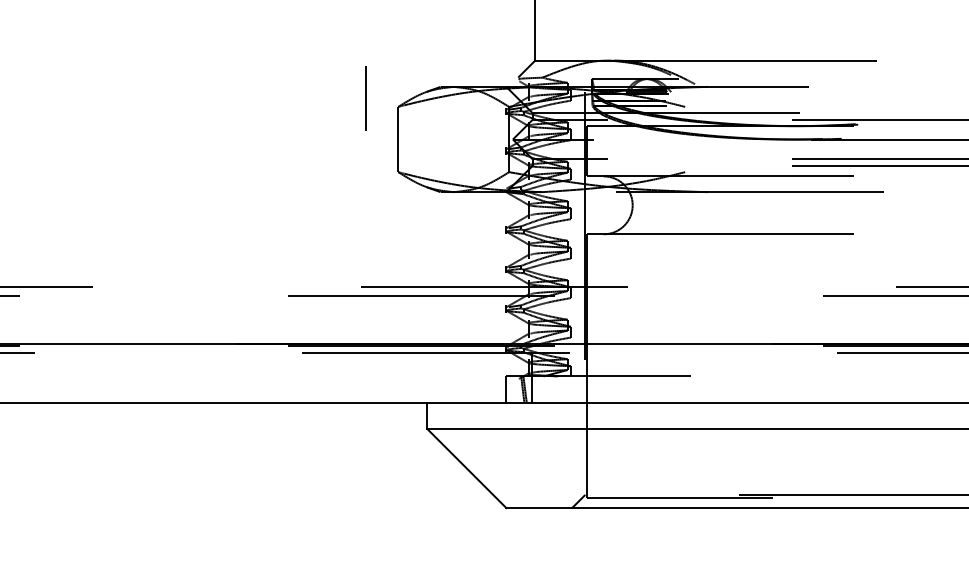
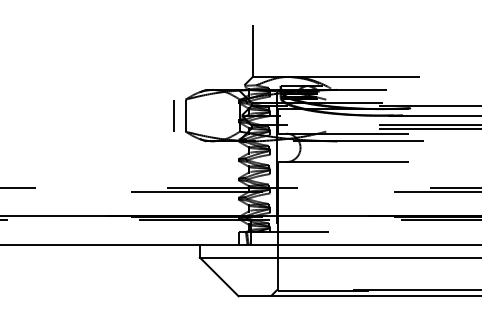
line: (365, 98) -> (173, 115), moved

